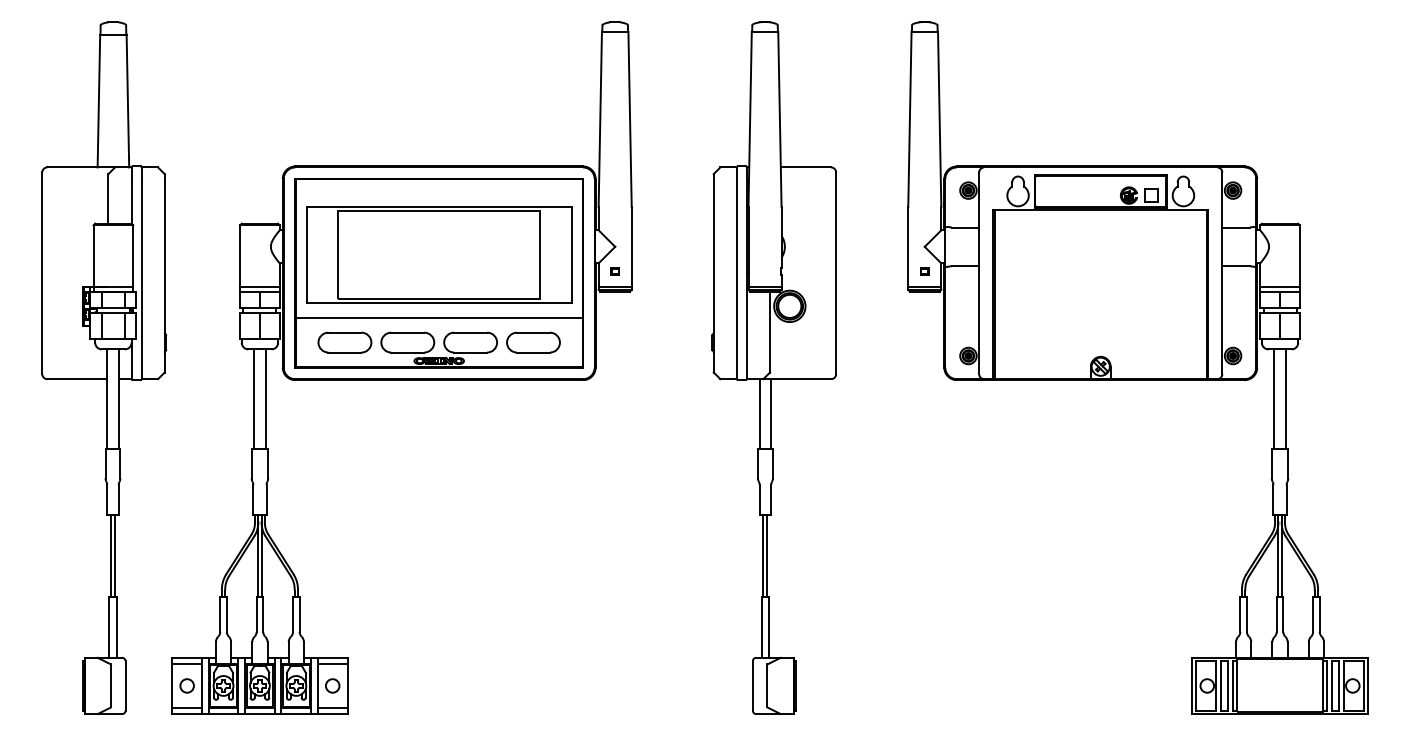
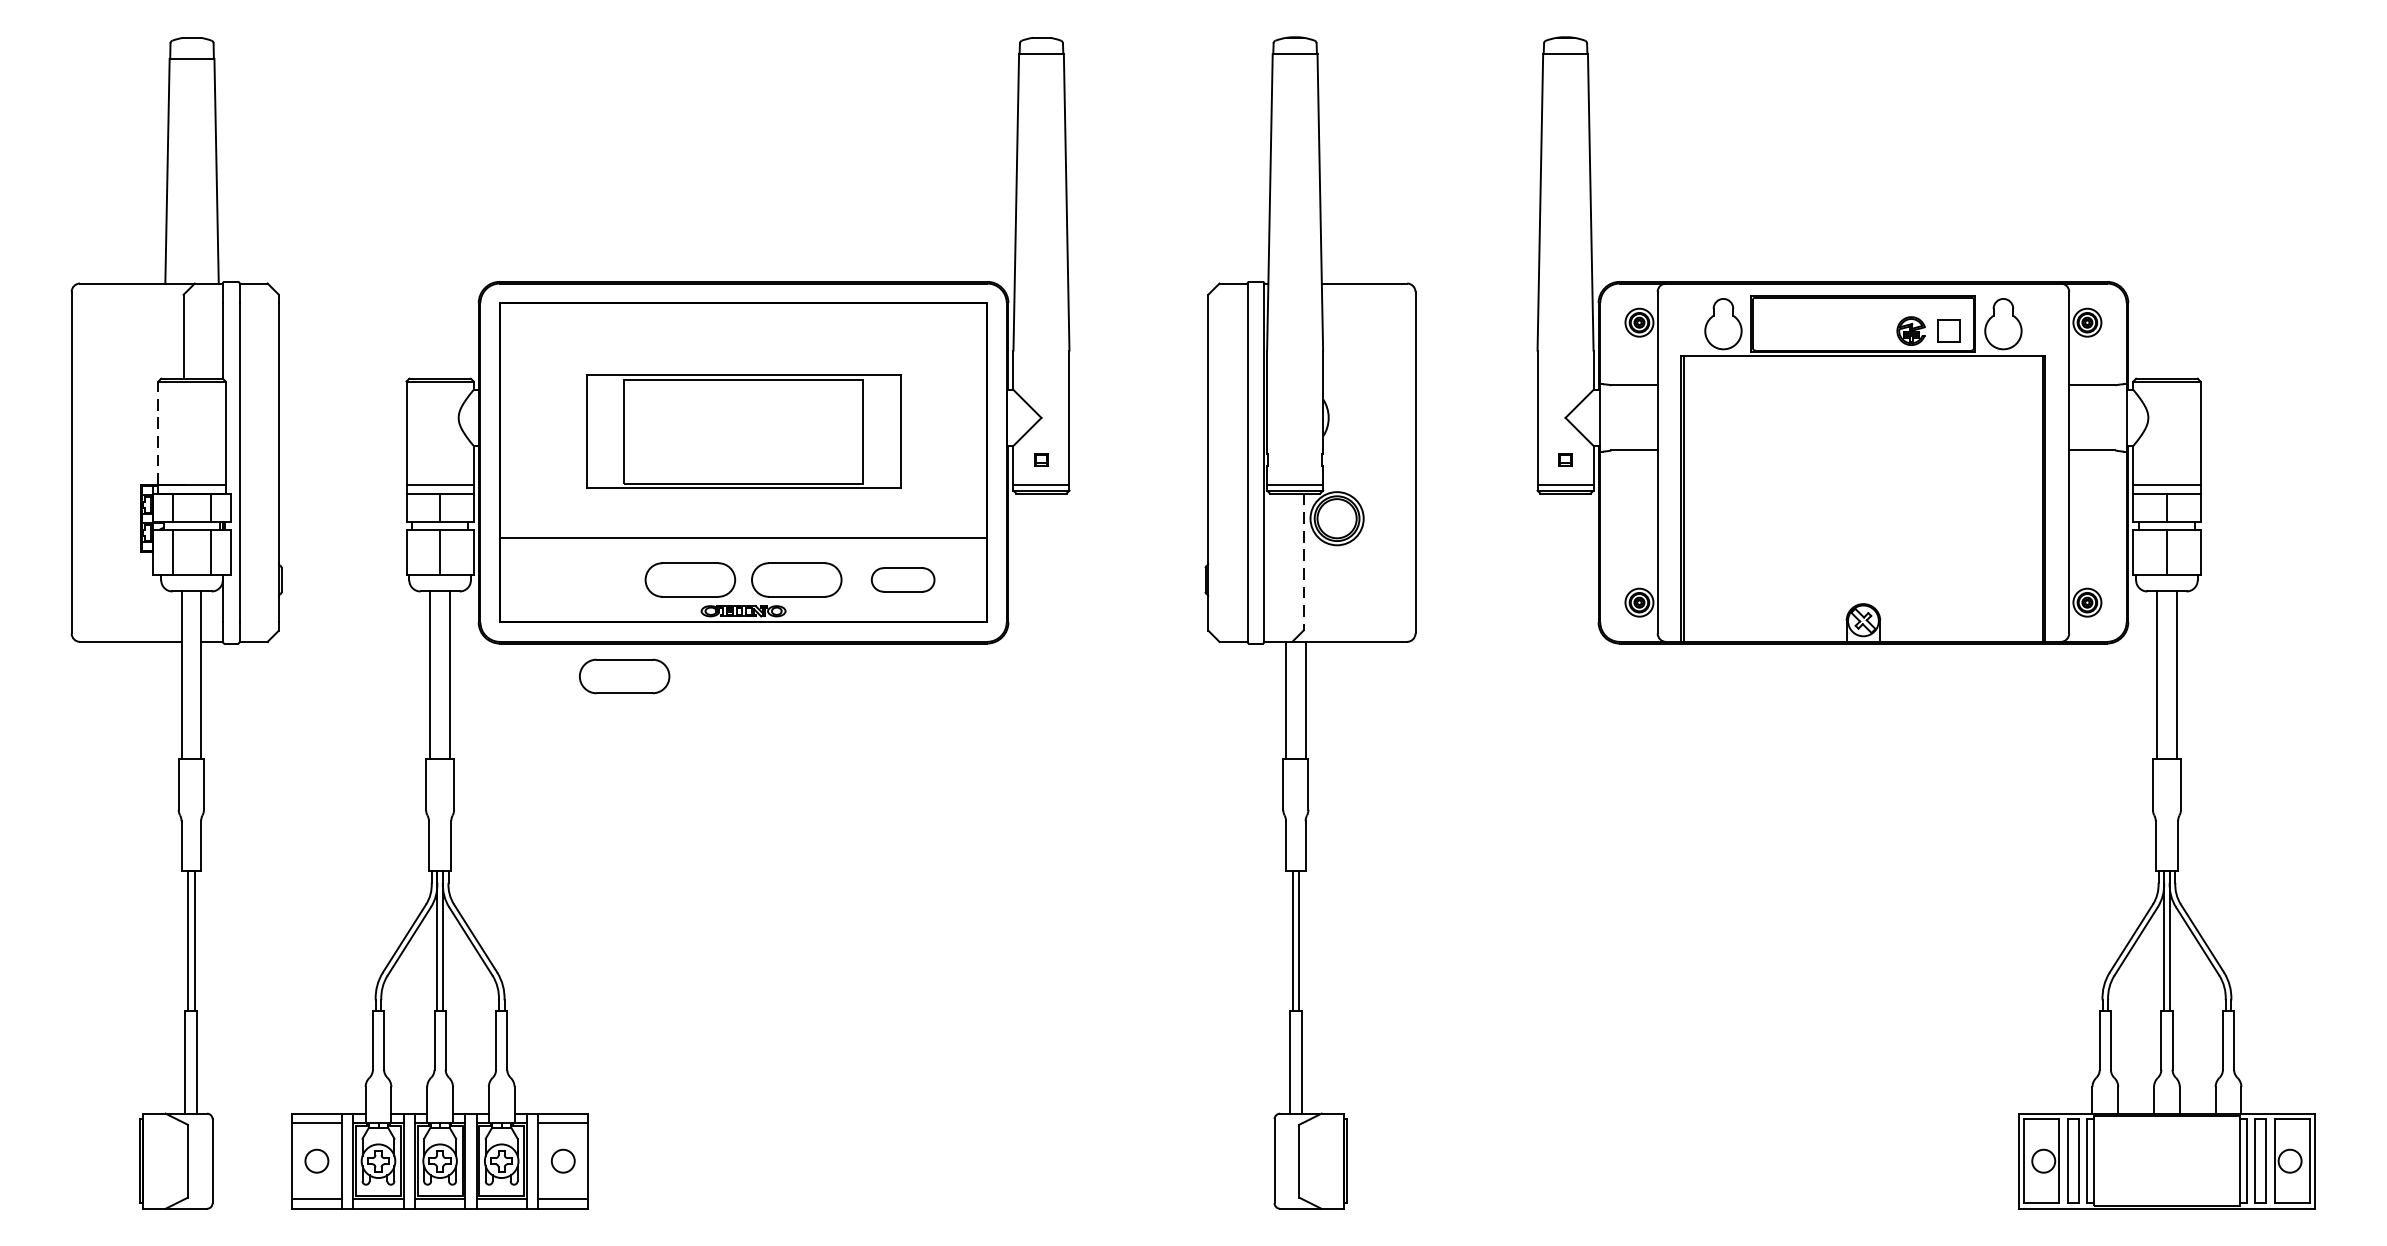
part: (439, 254) -> (744, 430), size x0.7
line: (93, 255) -> (158, 432), solid -> dashed
line: (769, 332) -> (1302, 562), solid -> dashed
part: (344, 342) -> (623, 676), moved
part: (533, 342) -> (903, 579), size x0.7

